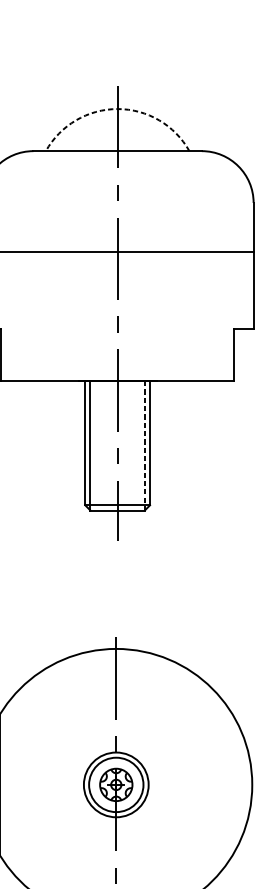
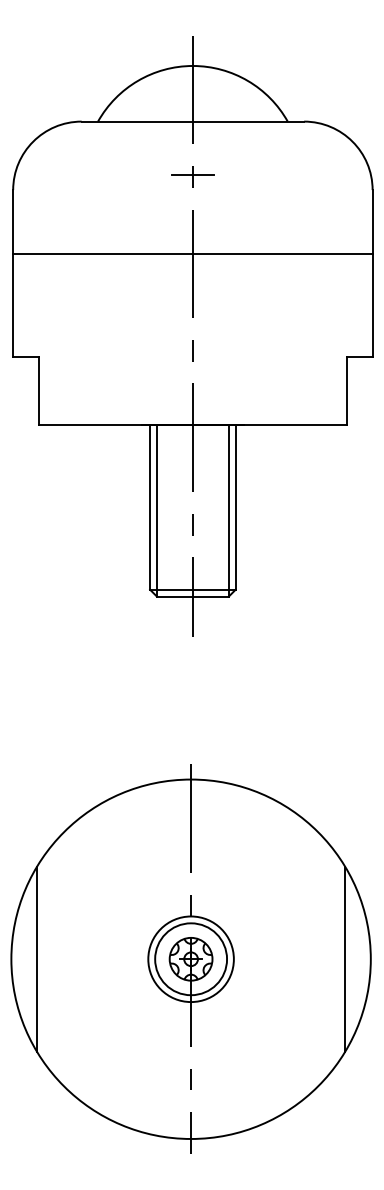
arc: (117, 108) -> (192, 65), dashed -> solid
line: (117, 191) -> (192, 174), added
line: (144, 446) -> (228, 511), dashed -> solid
line: (233, 784) -> (345, 958), added

